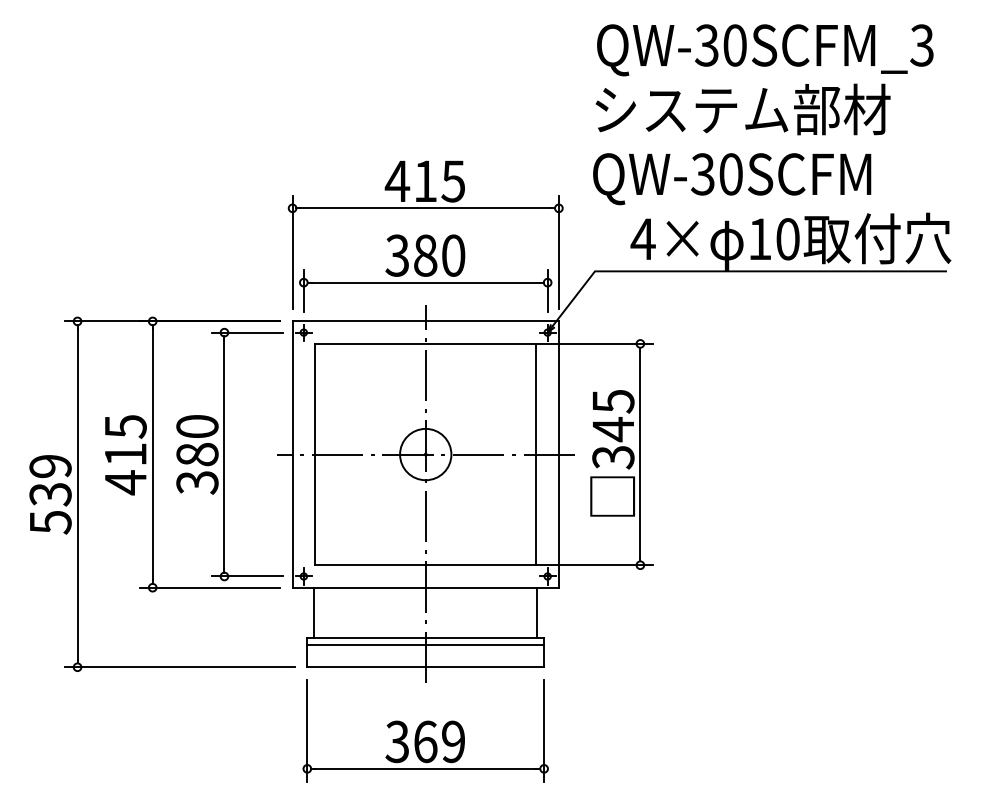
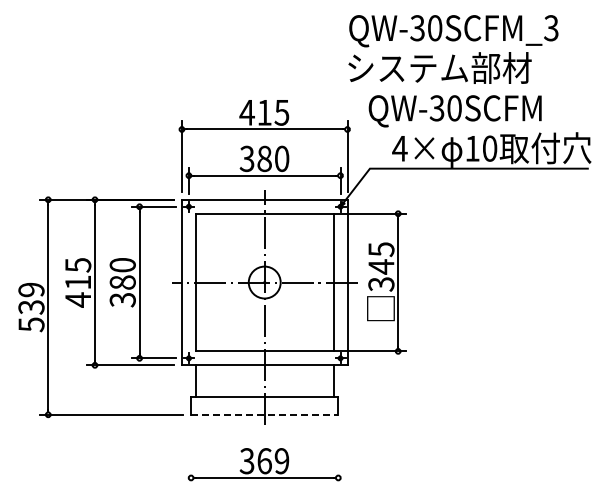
text: (764, 79) -> (453, 49), moved
line: (425, 644) -> (264, 400), removed
line: (425, 666) -> (264, 414), solid -> dashed
line: (307, 729) -> (191, 453), removed
line: (544, 729) -> (338, 453), removed

